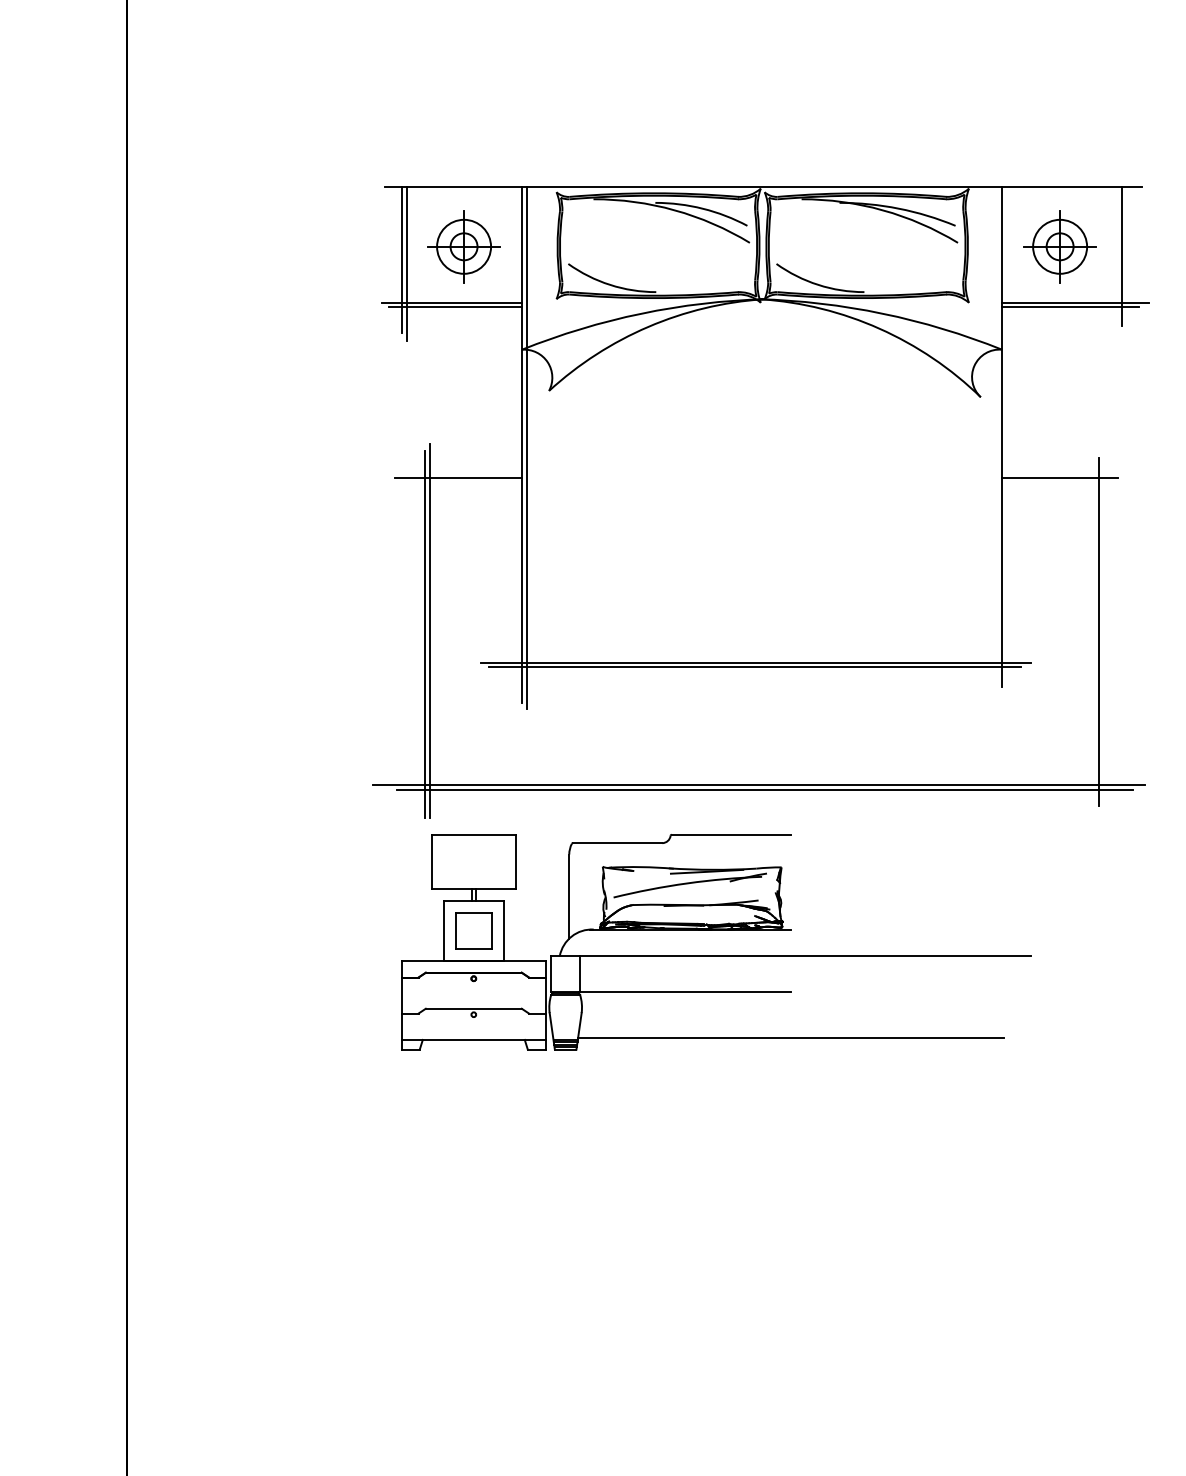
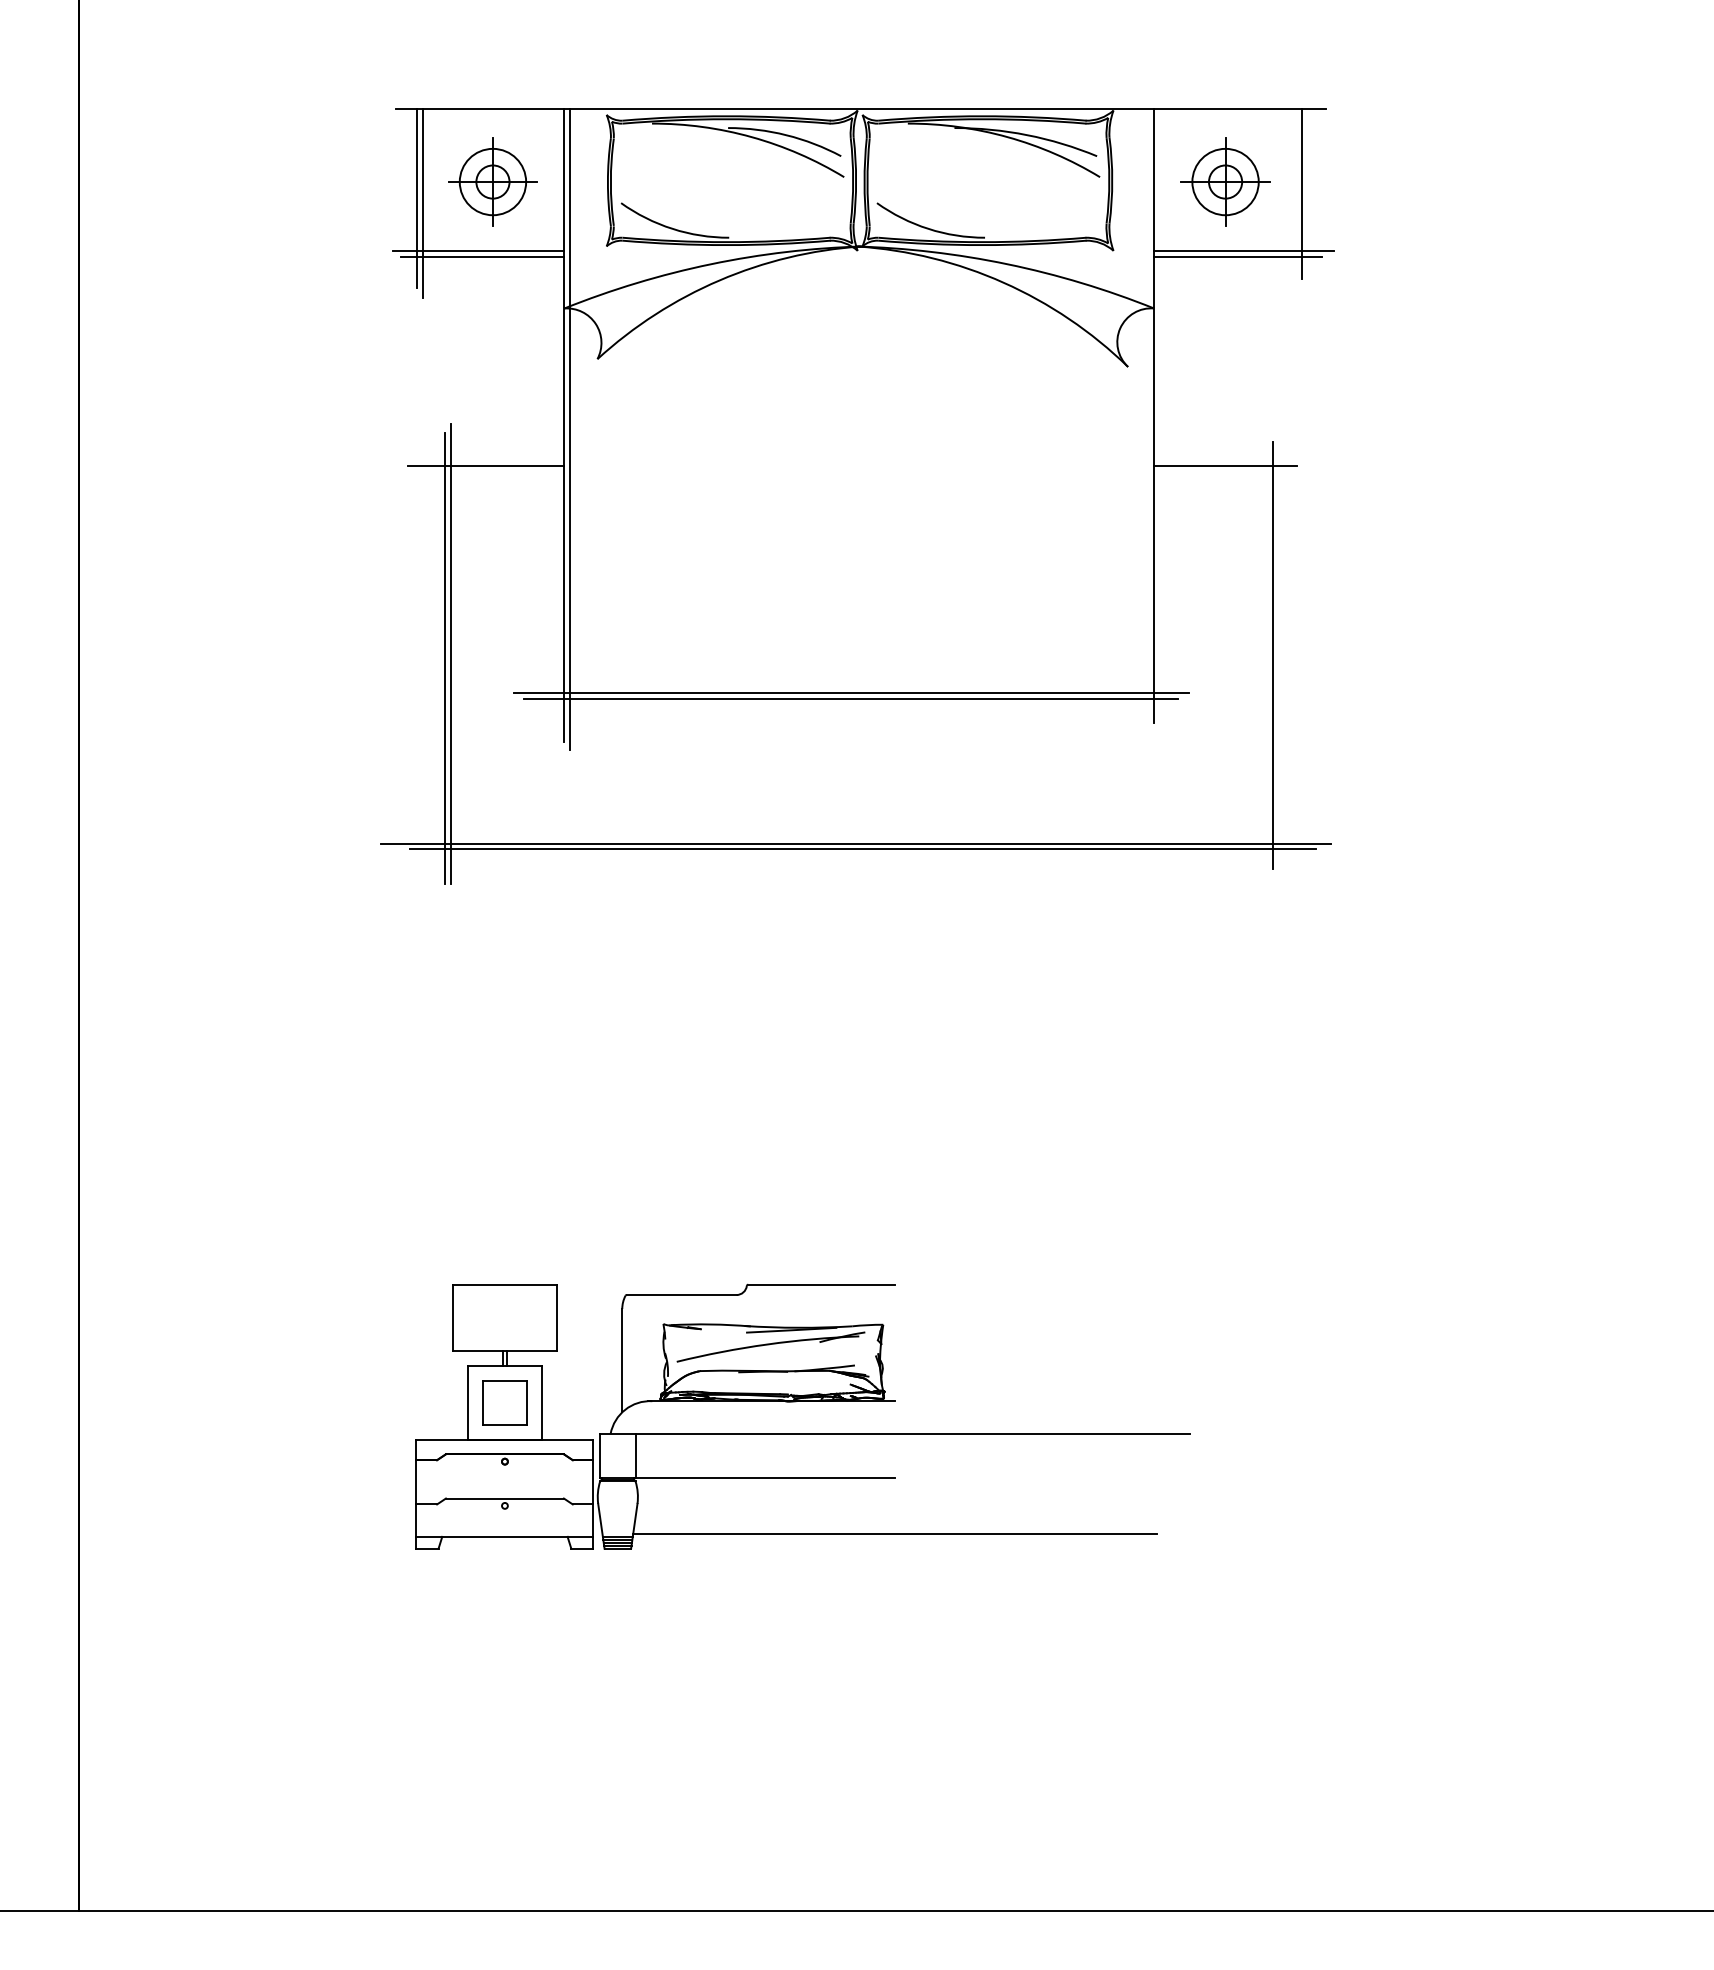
part: (715, 929) -> (802, 1401), moved

